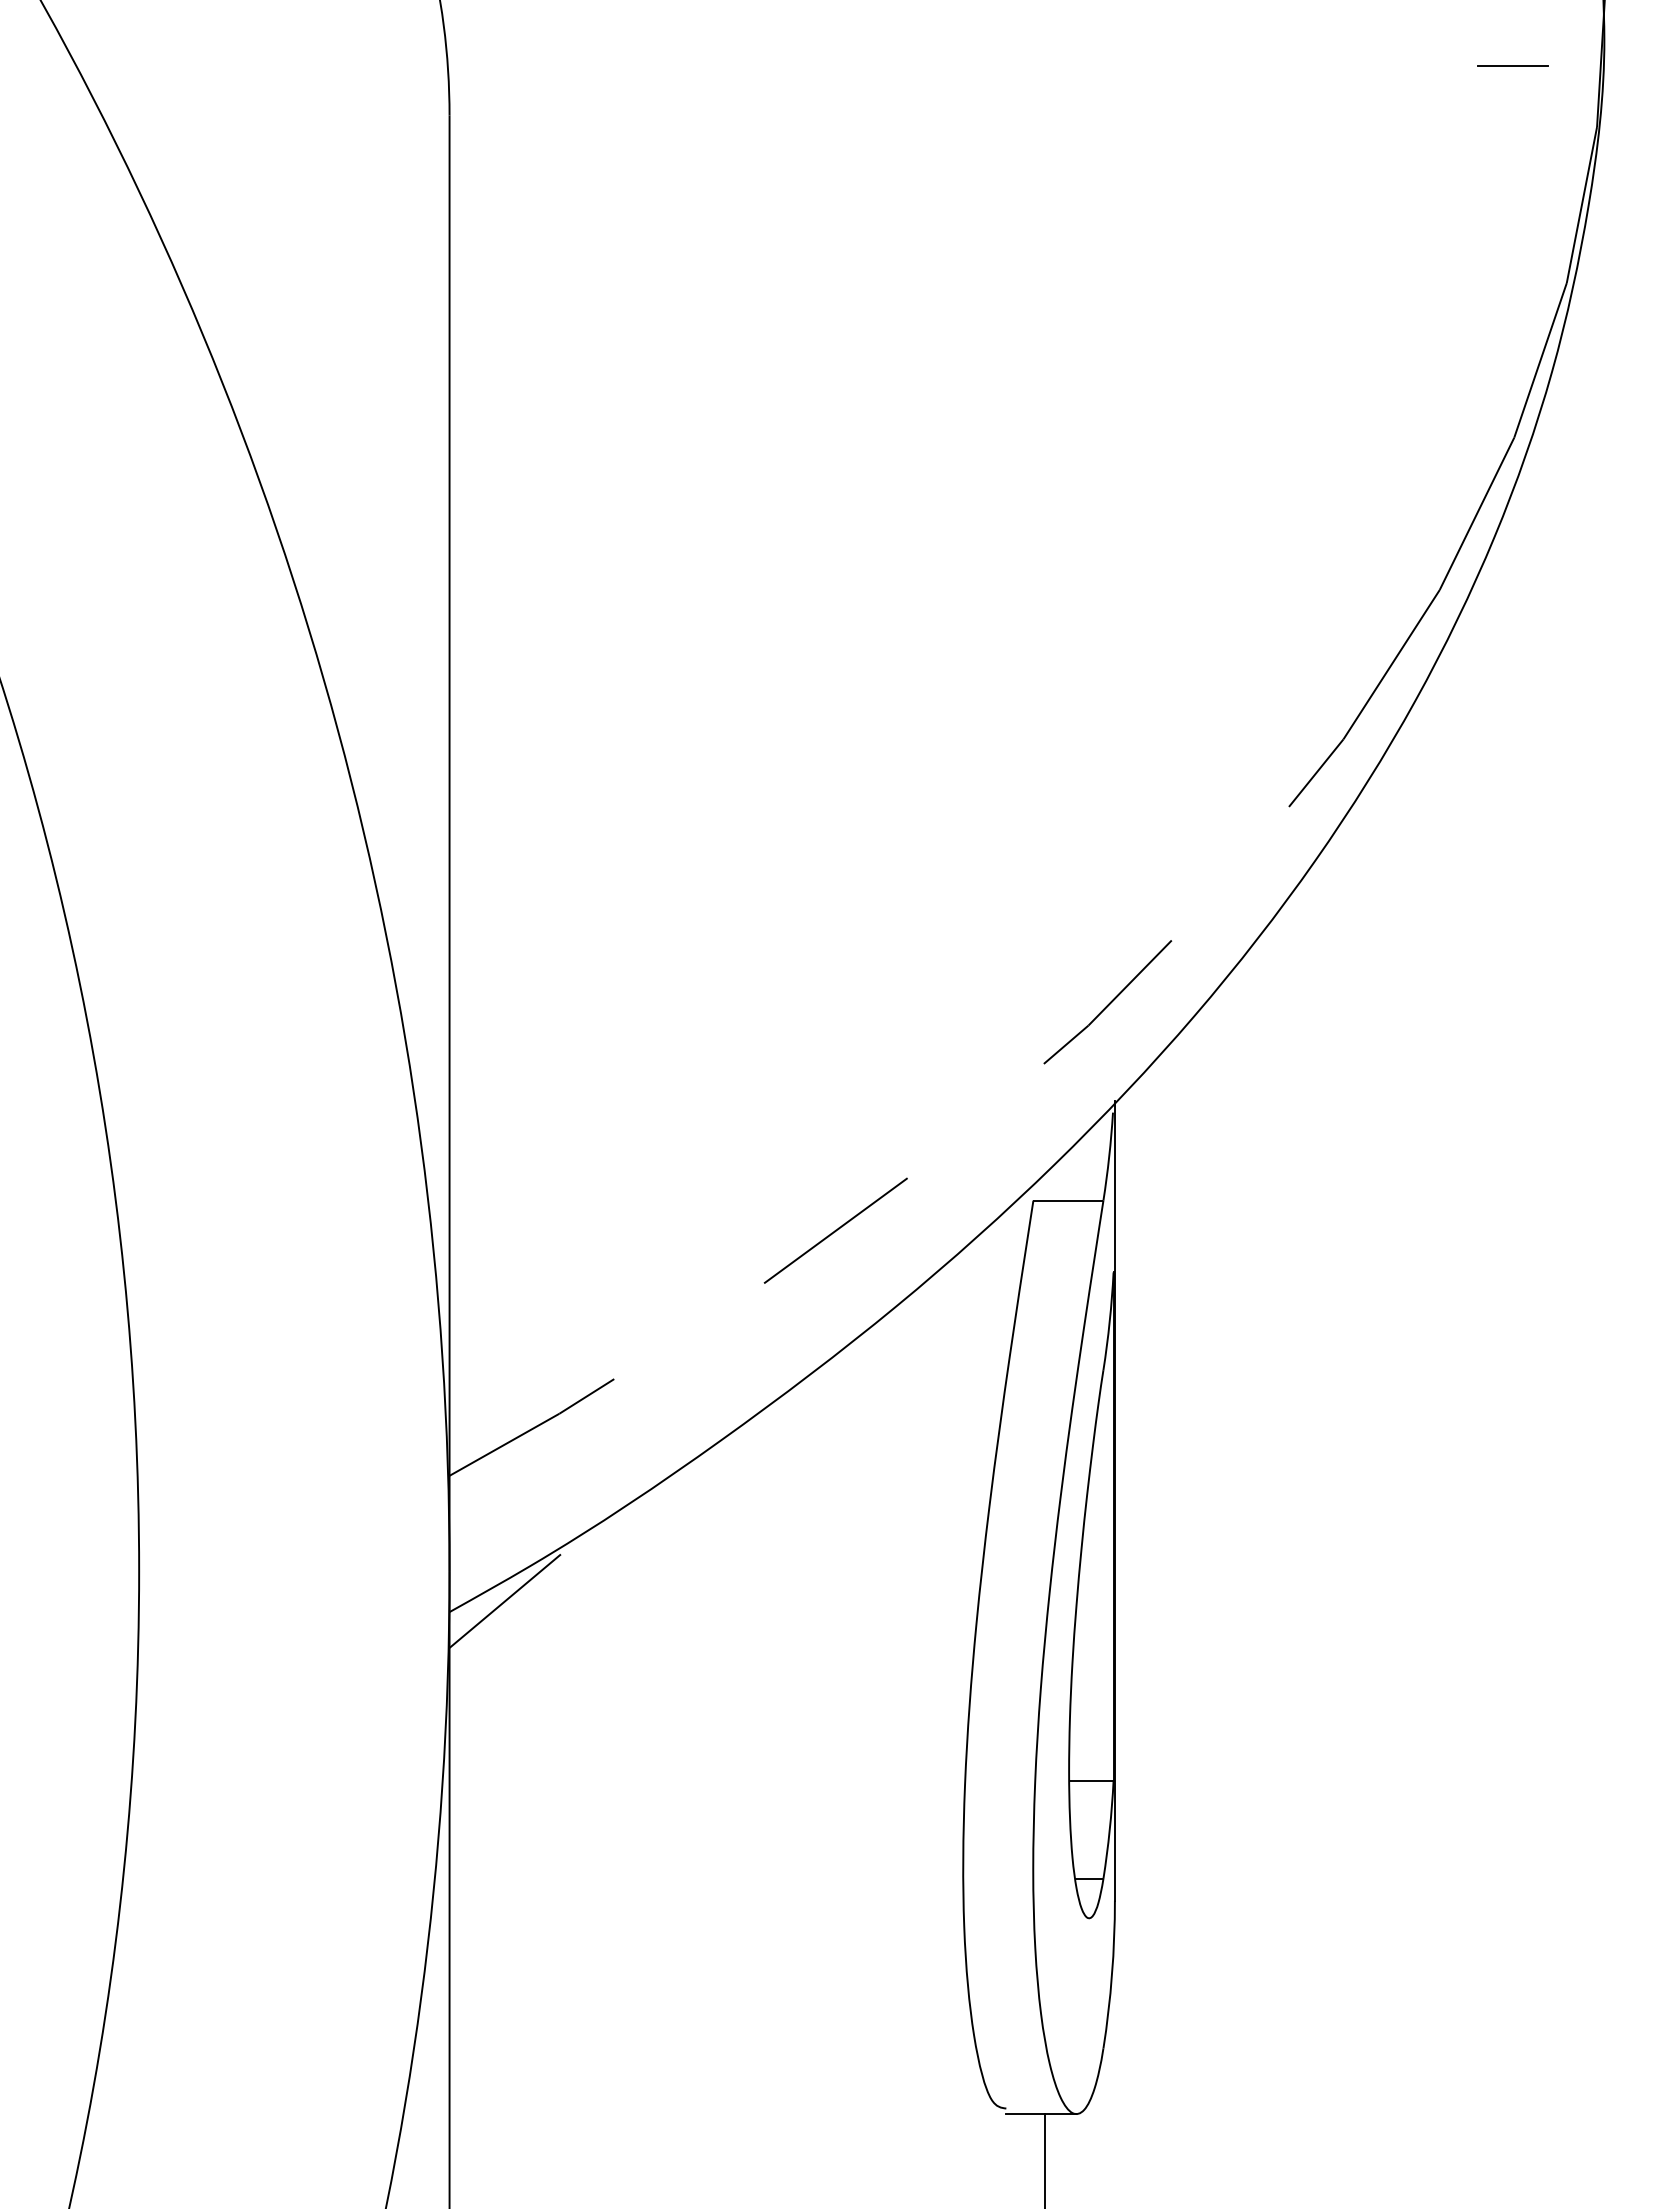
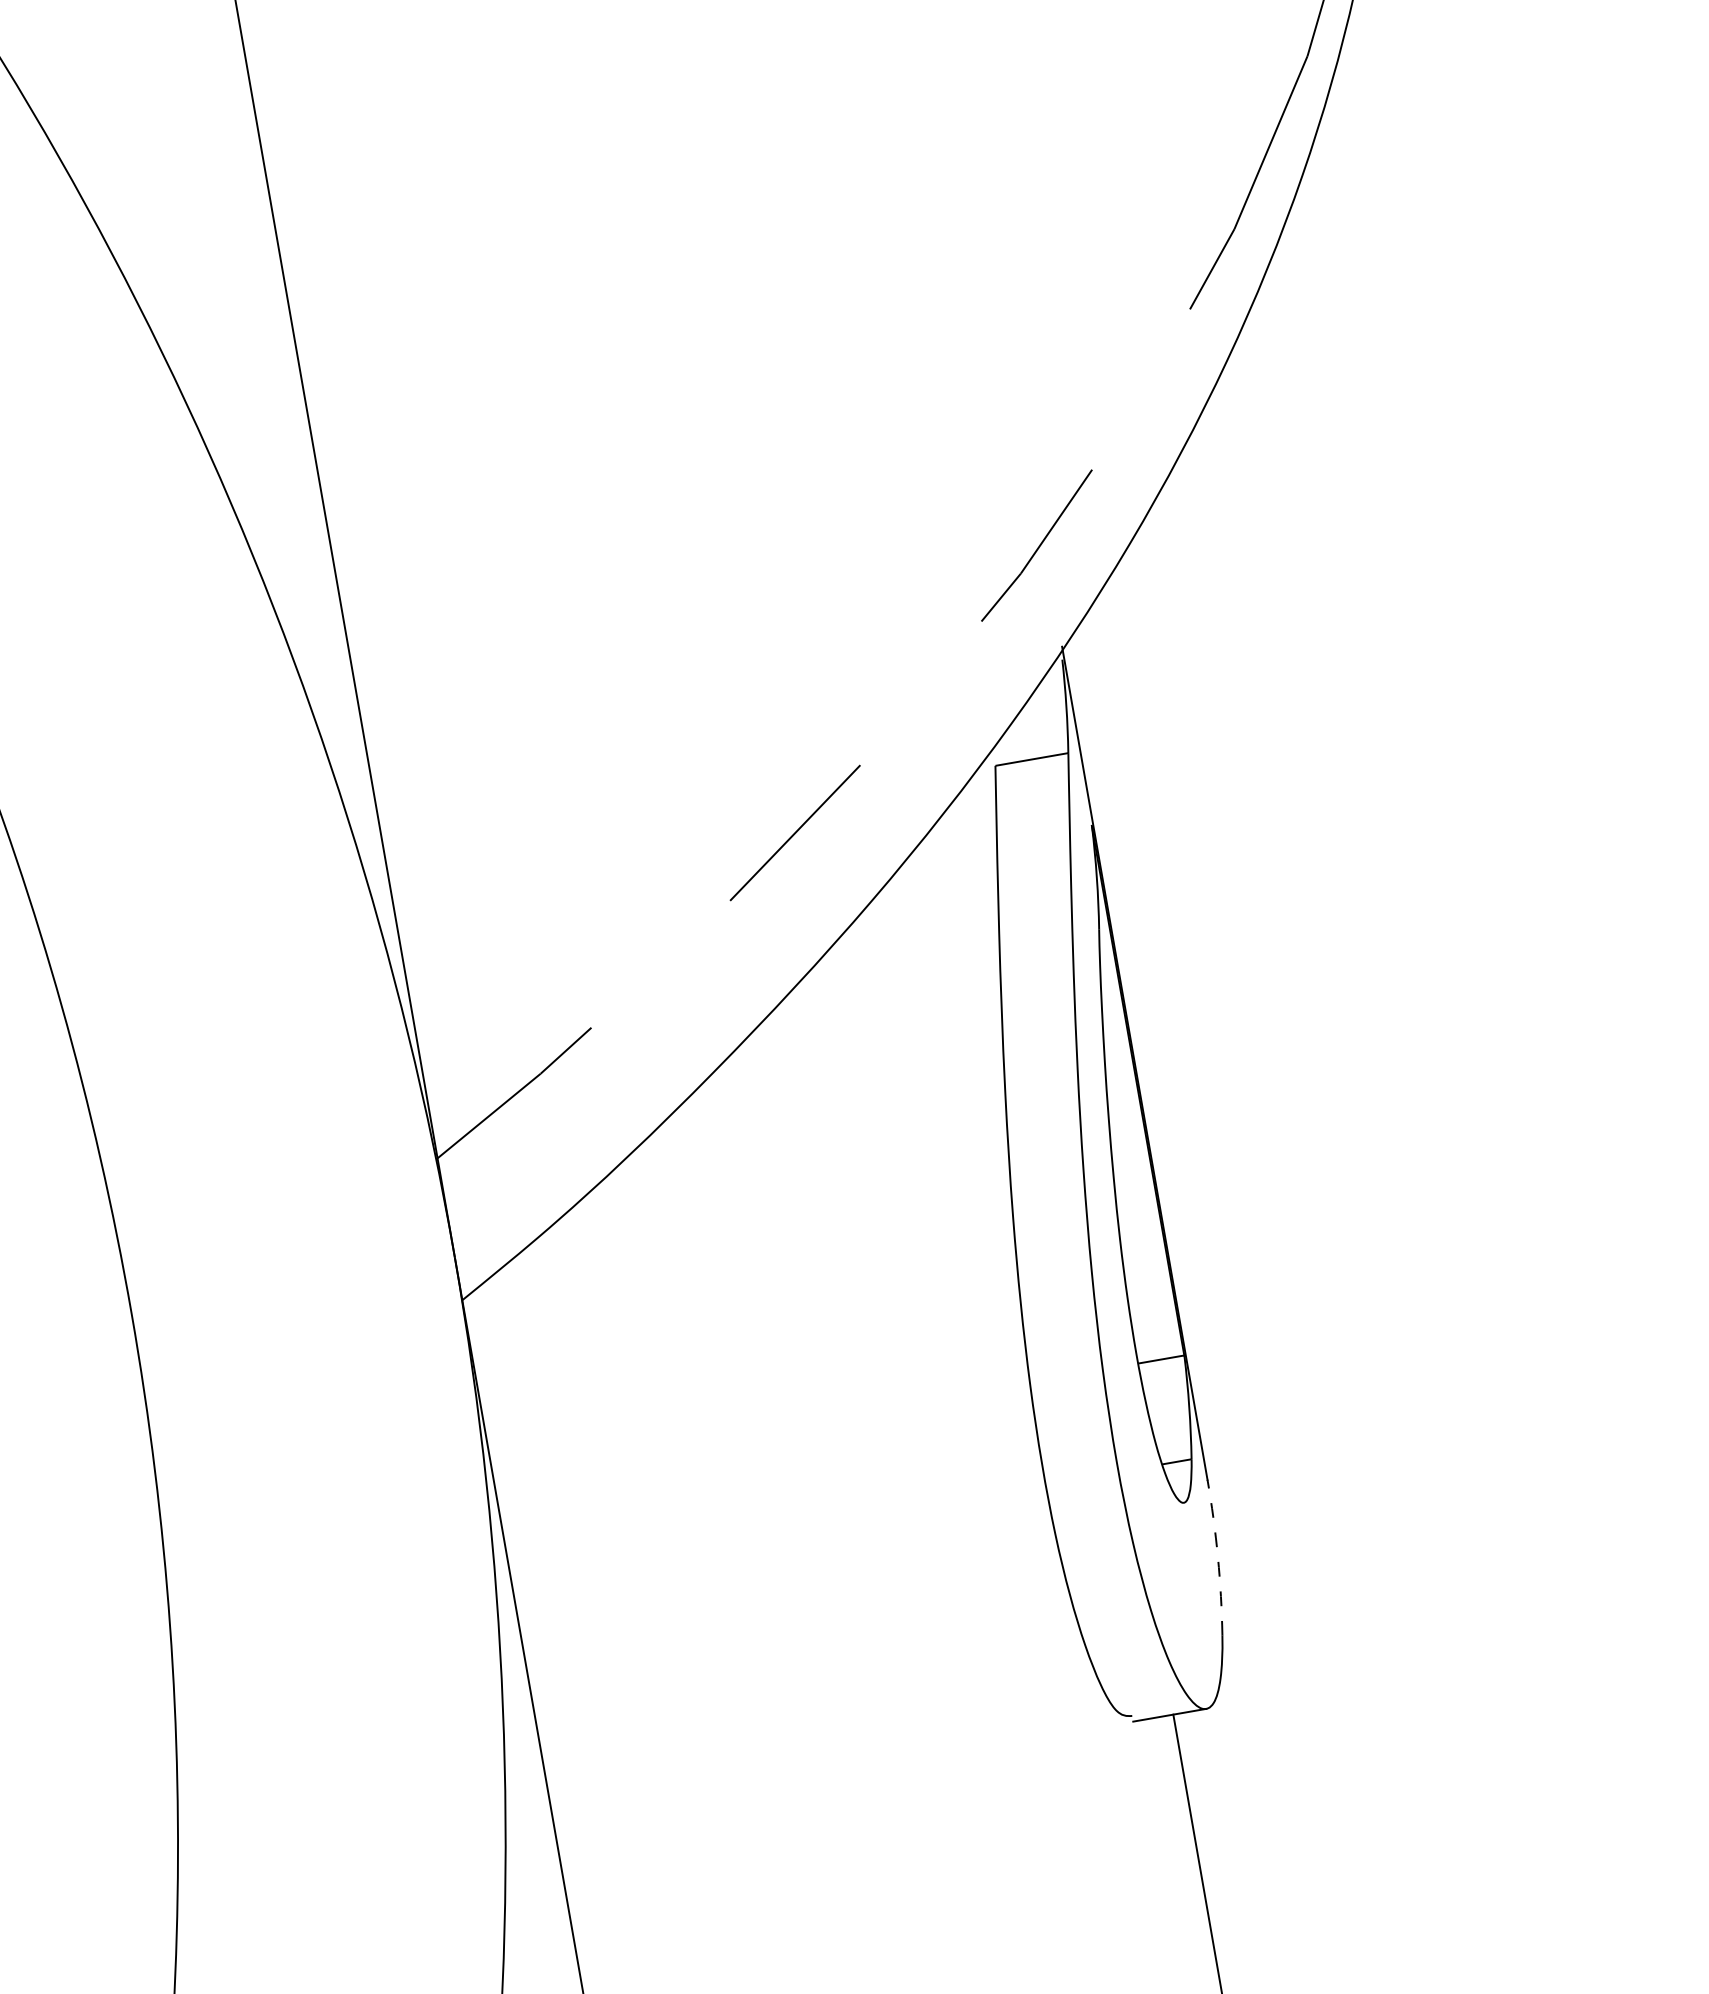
line: (504, 1600) -> (517, 1278), removed
arc: (1112, 1974) -> (1218, 1557), solid -> dashed

